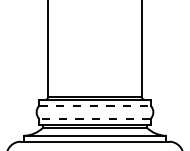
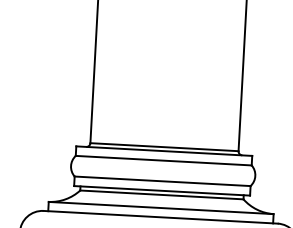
line: (95, 105) -> (164, 160), dashed -> solid
line: (95, 118) -> (163, 180), dashed -> solid

